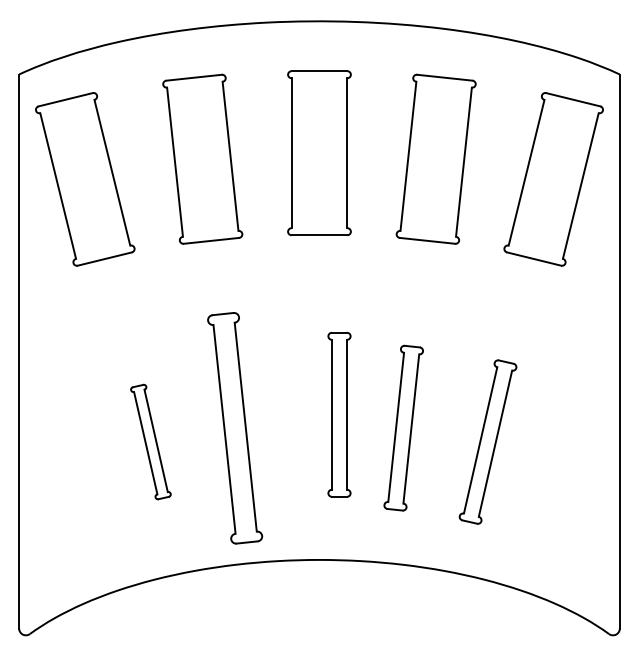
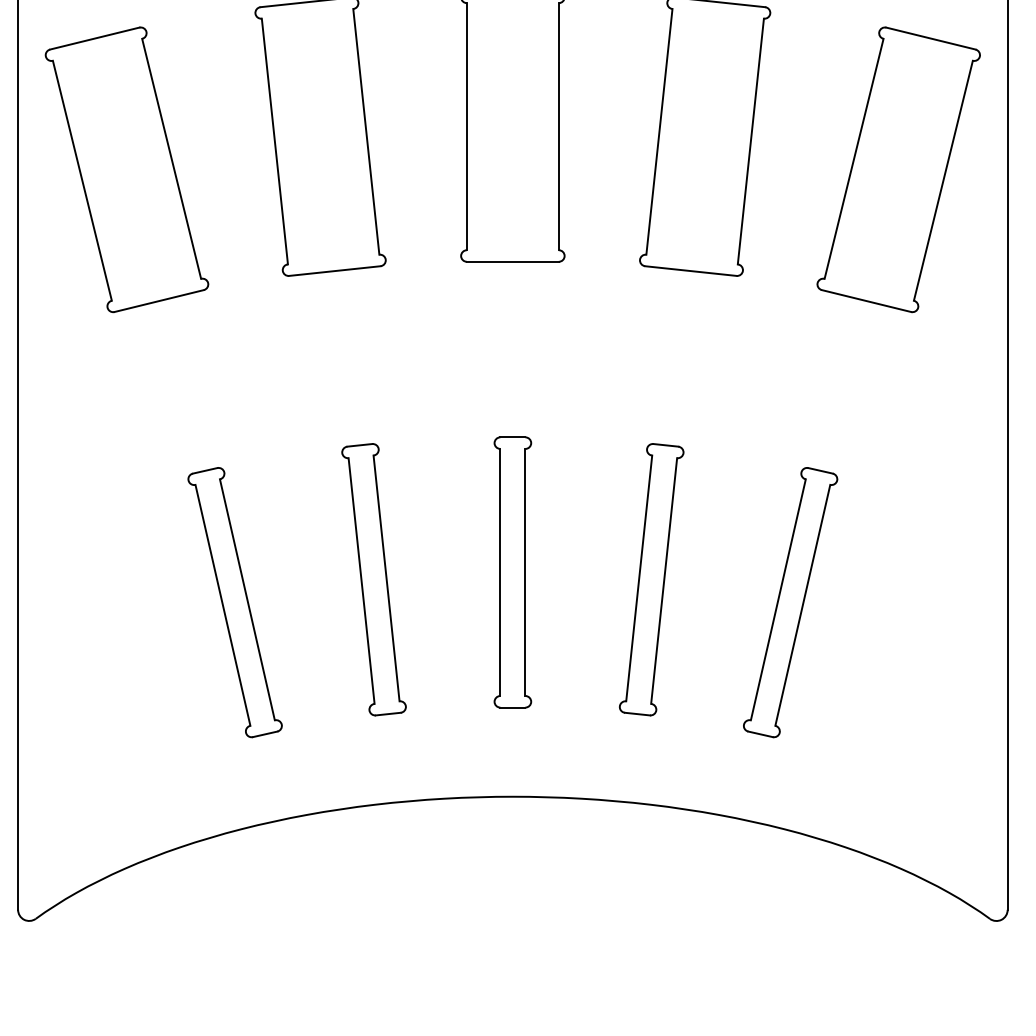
part: (339, 414) -> (512, 571), moved
part: (235, 427) -> (374, 578), size x0.71
part: (150, 441) -> (234, 601), size x1.43

